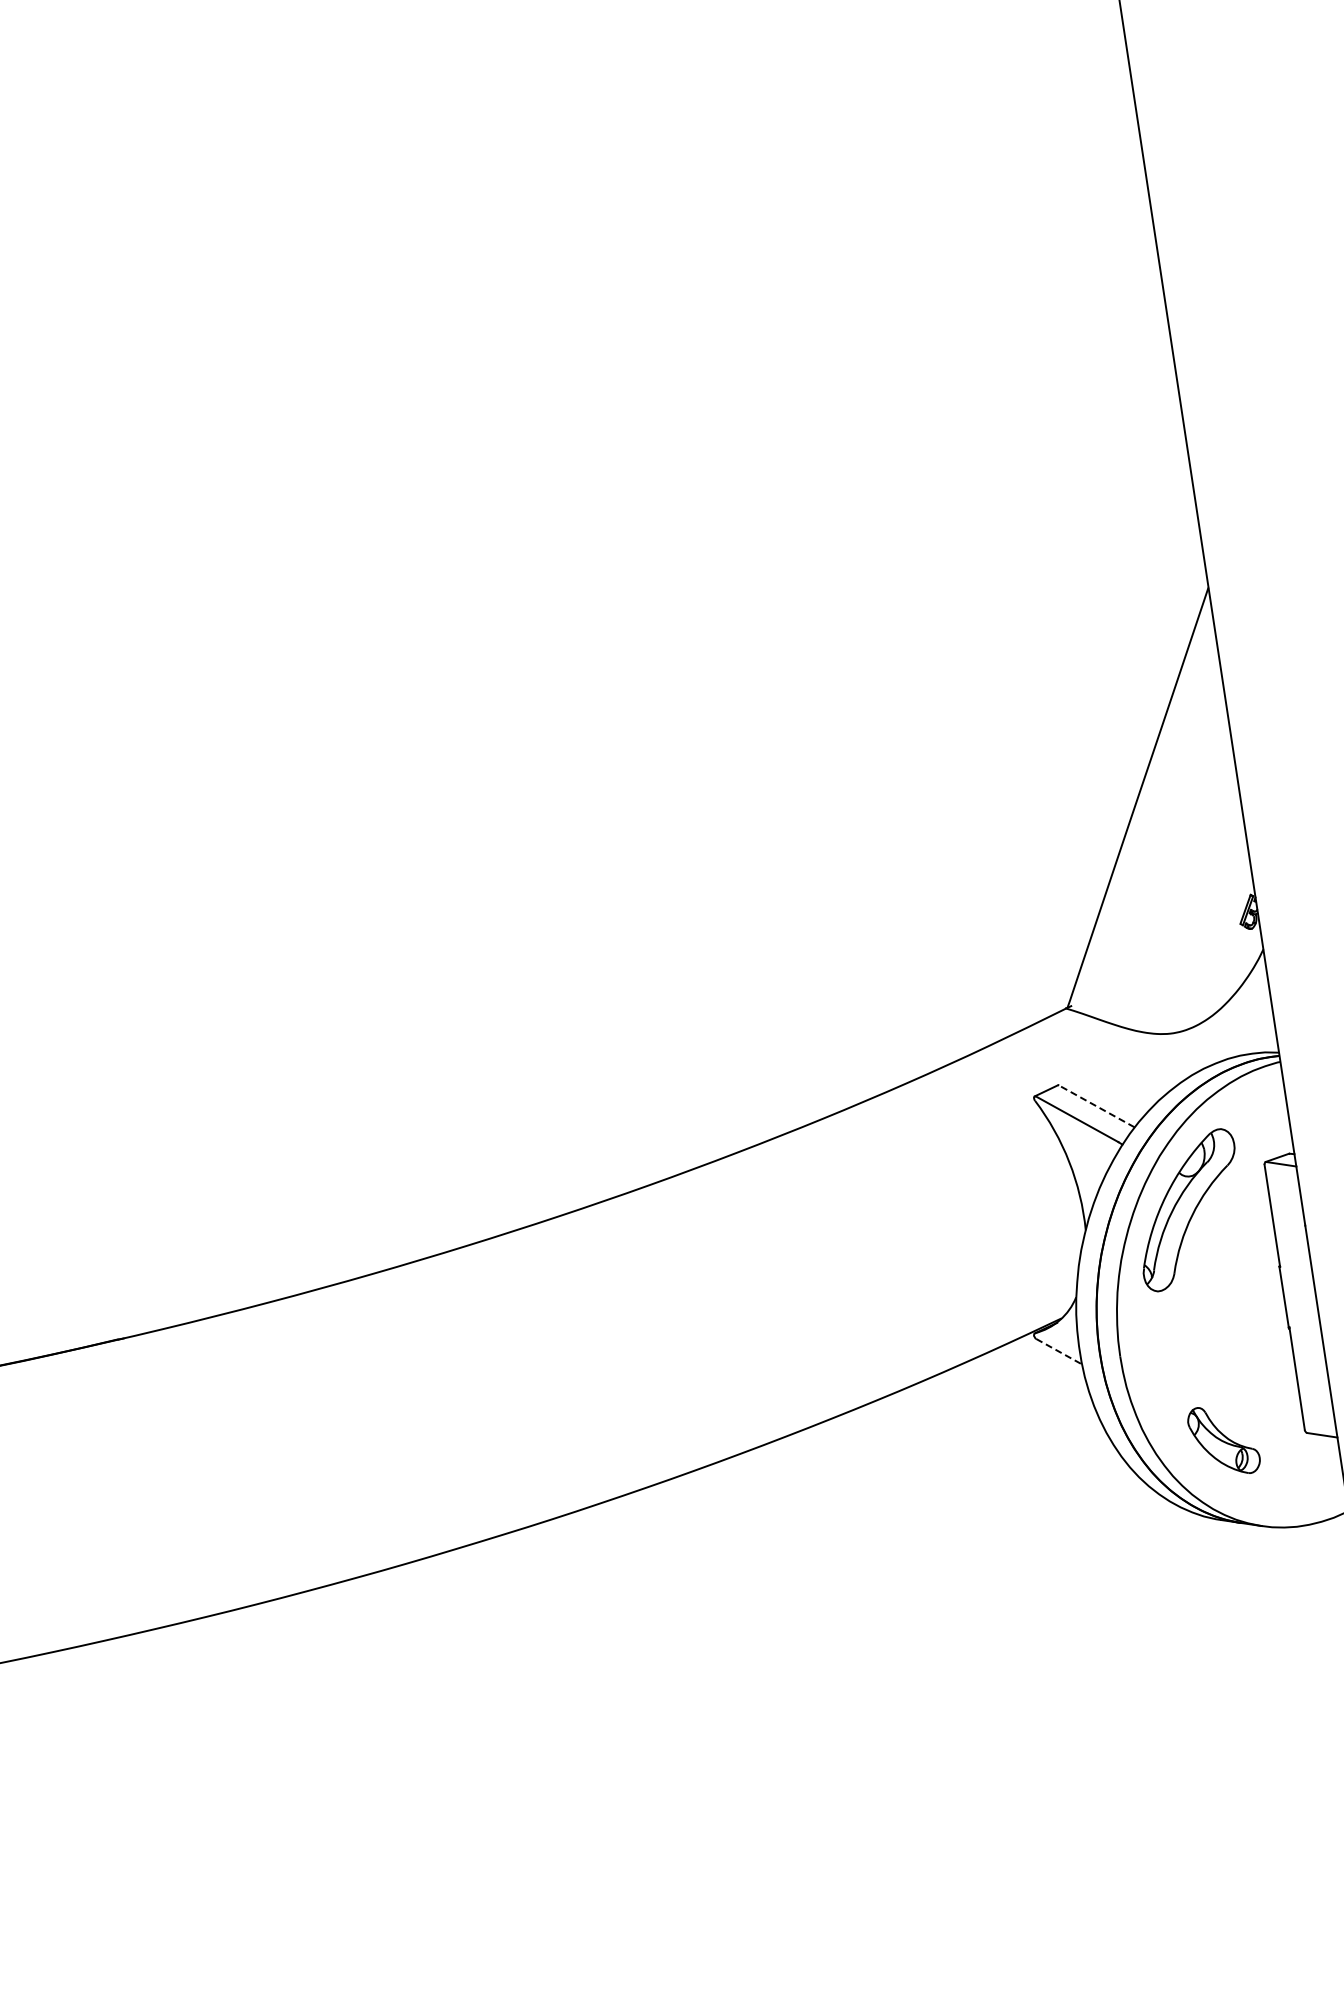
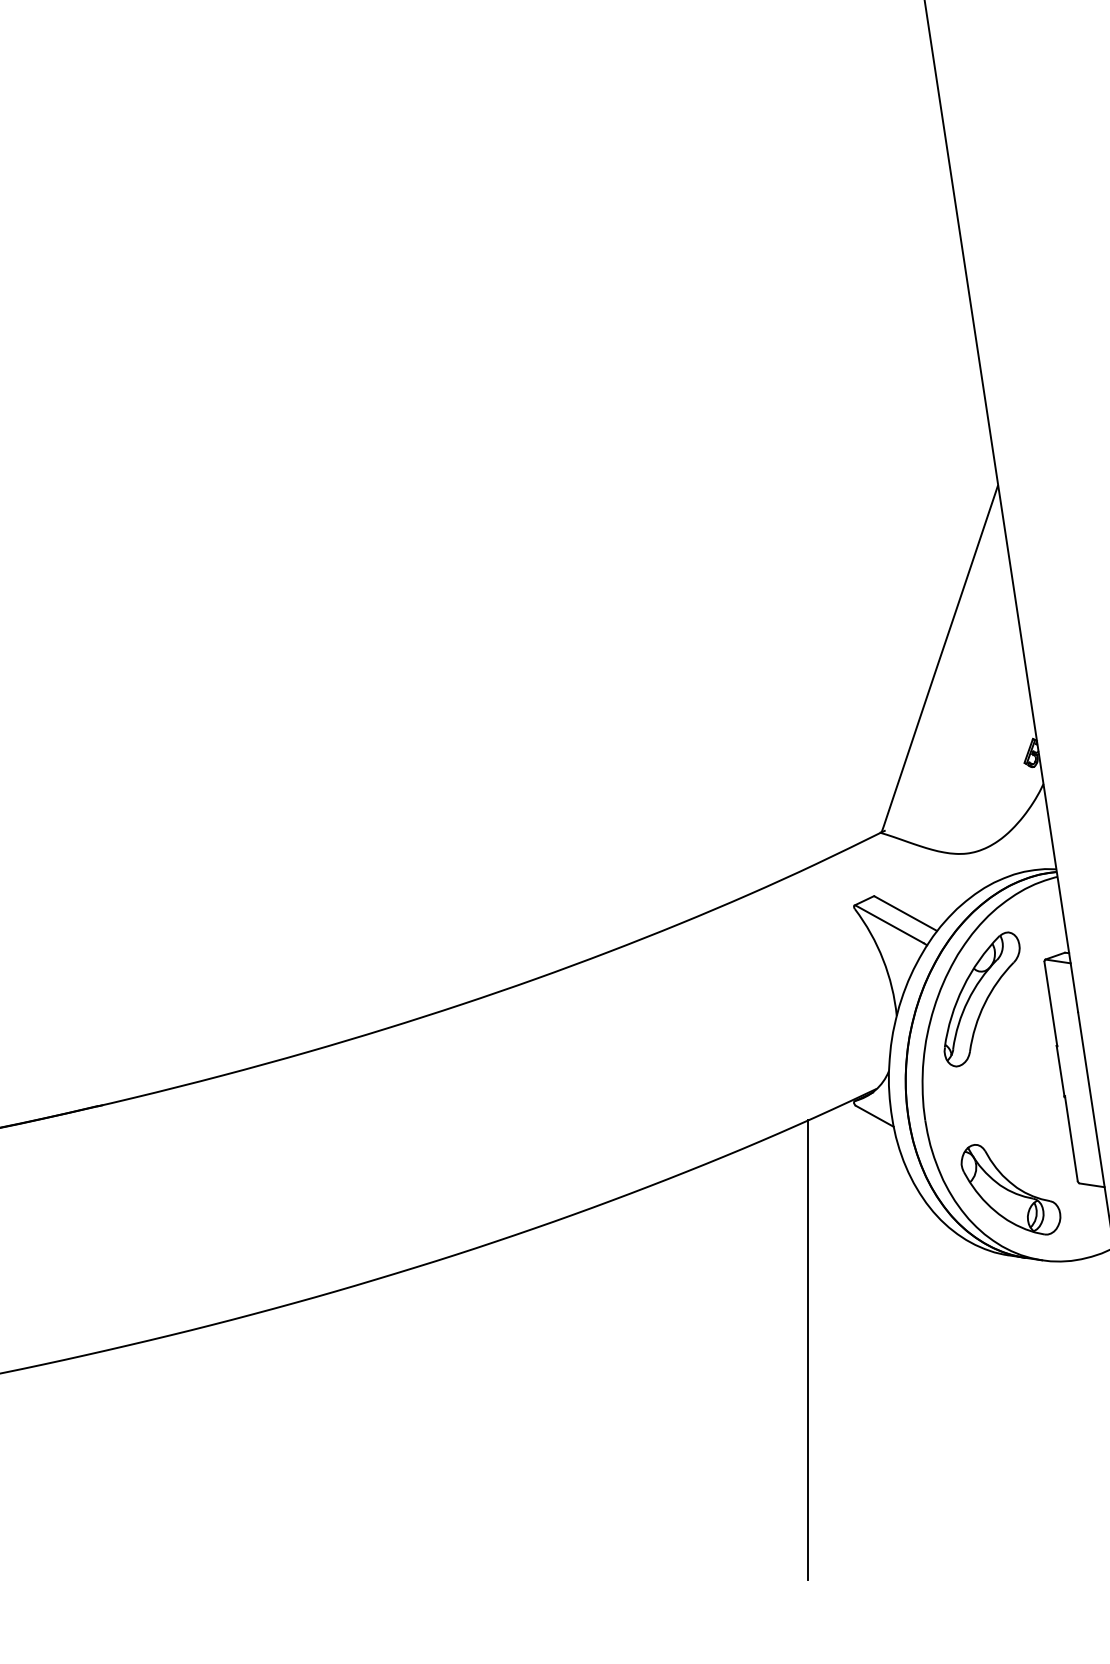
line: (1096, 1106) -> (905, 913), dashed -> solid
line: (1059, 1351) -> (875, 1116), dashed -> solid
part: (1223, 1440) -> (1010, 1189), size x1.67
line: (978, 1634) -> (808, 1349), added

